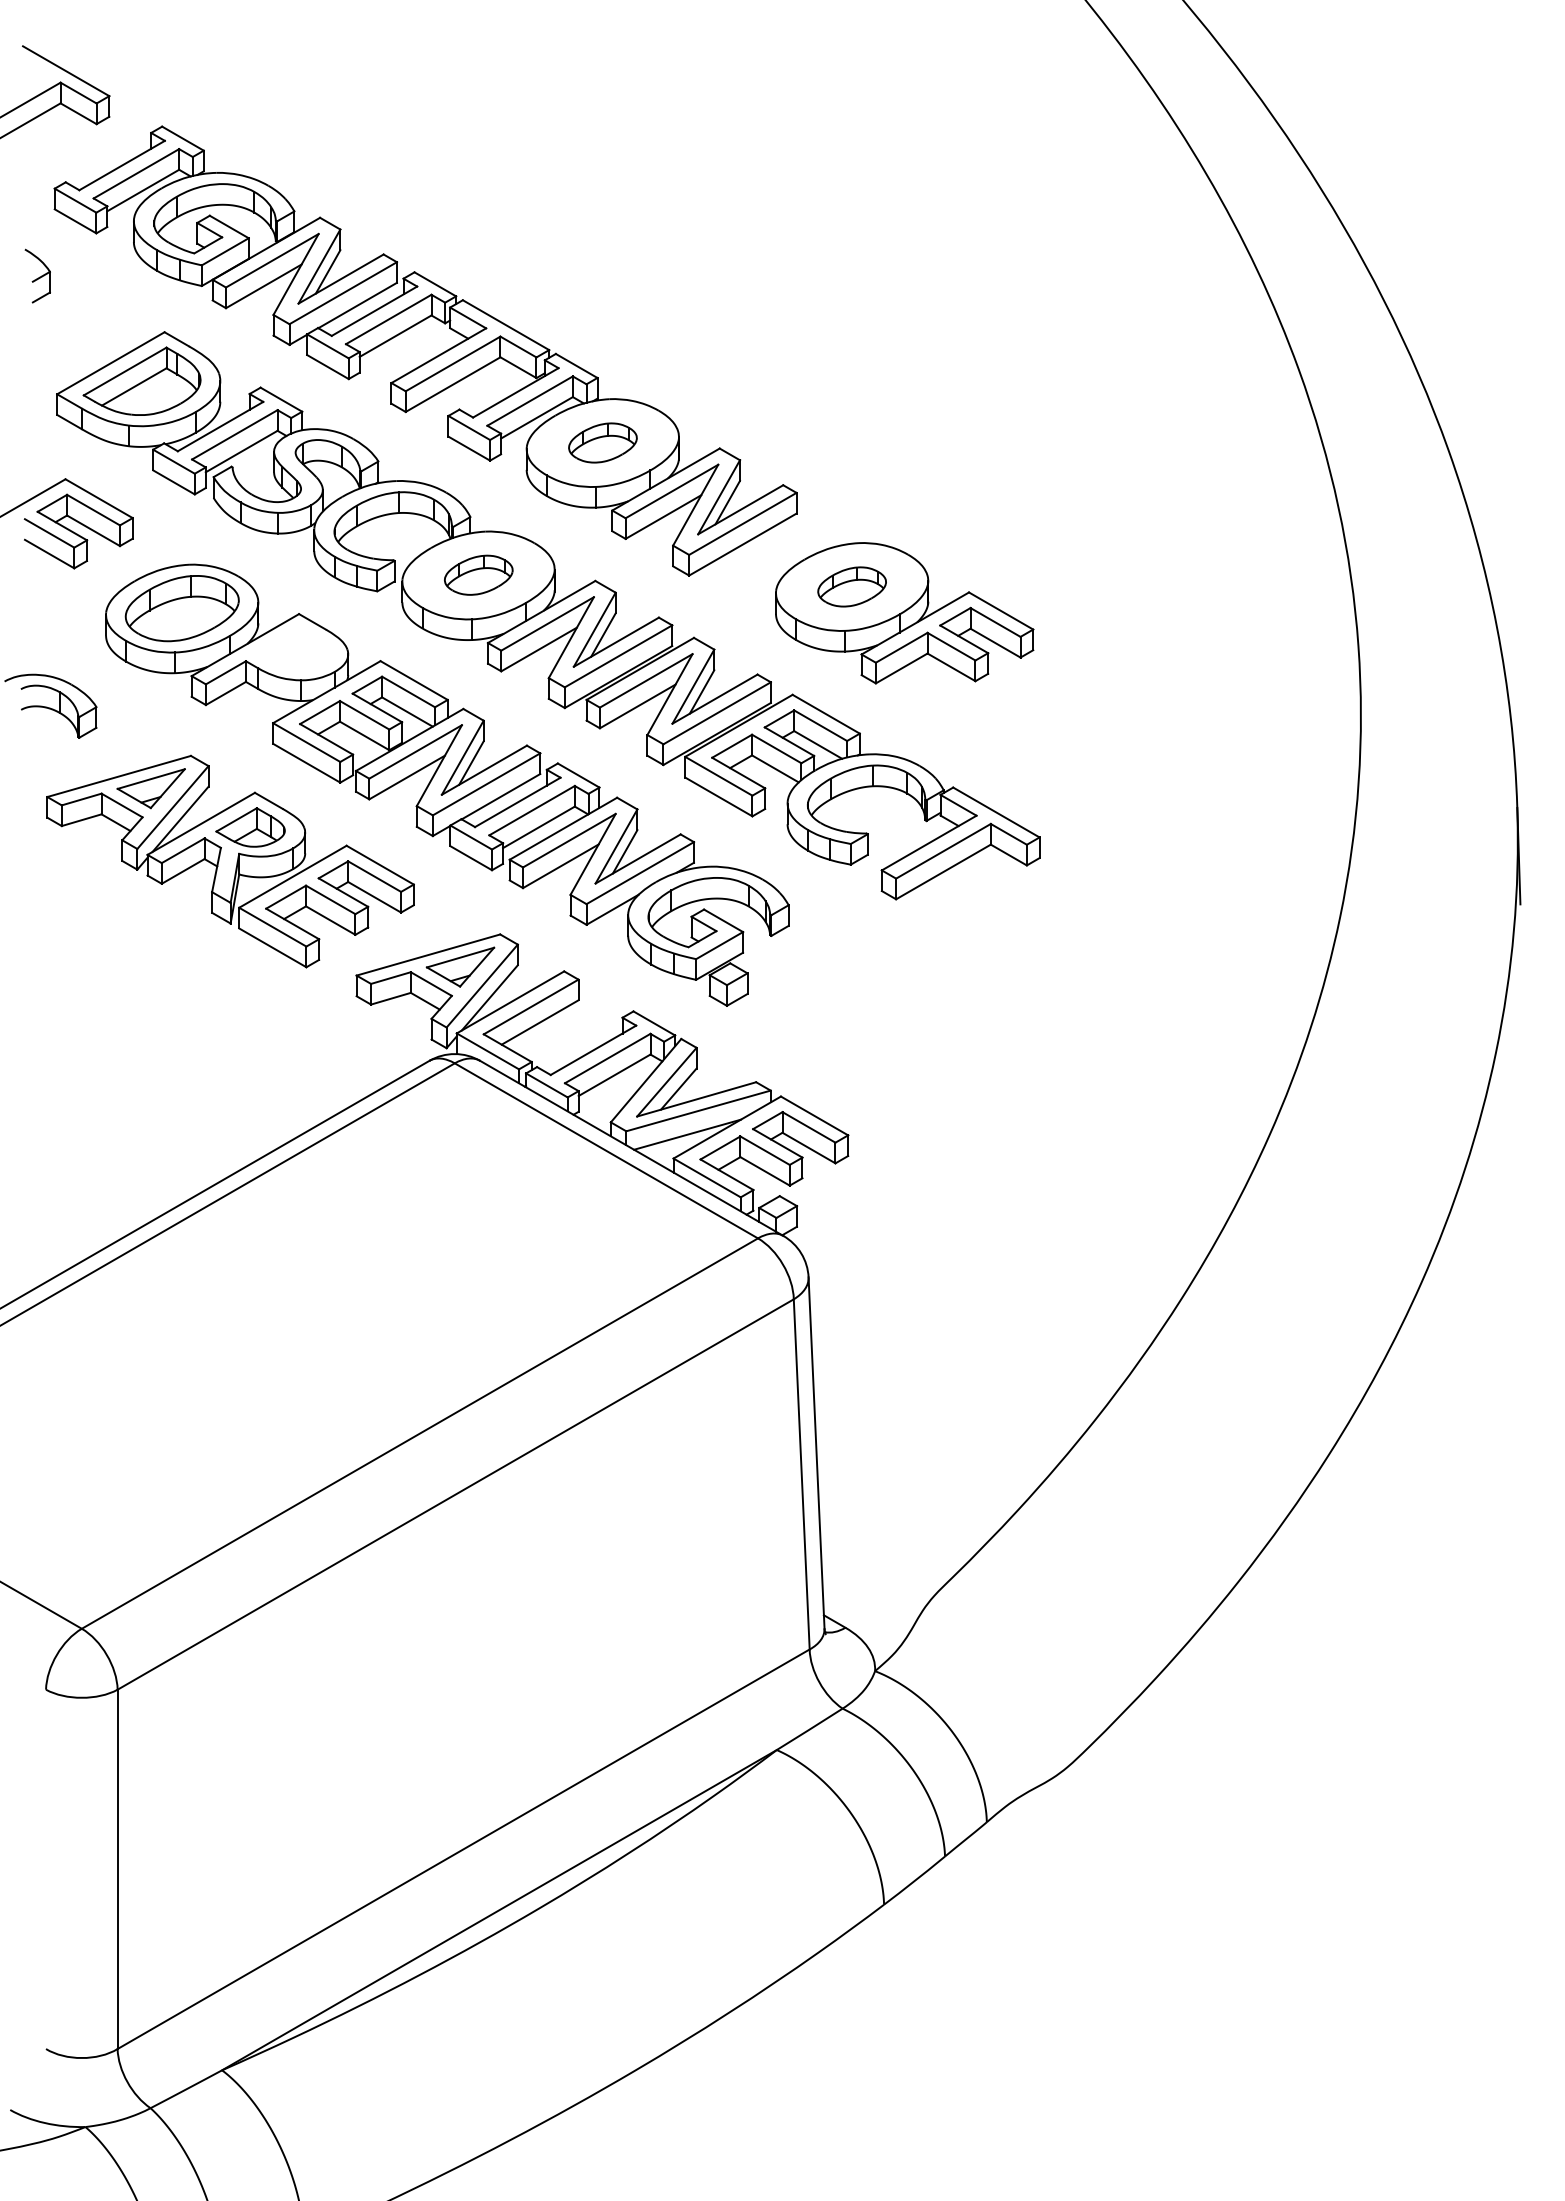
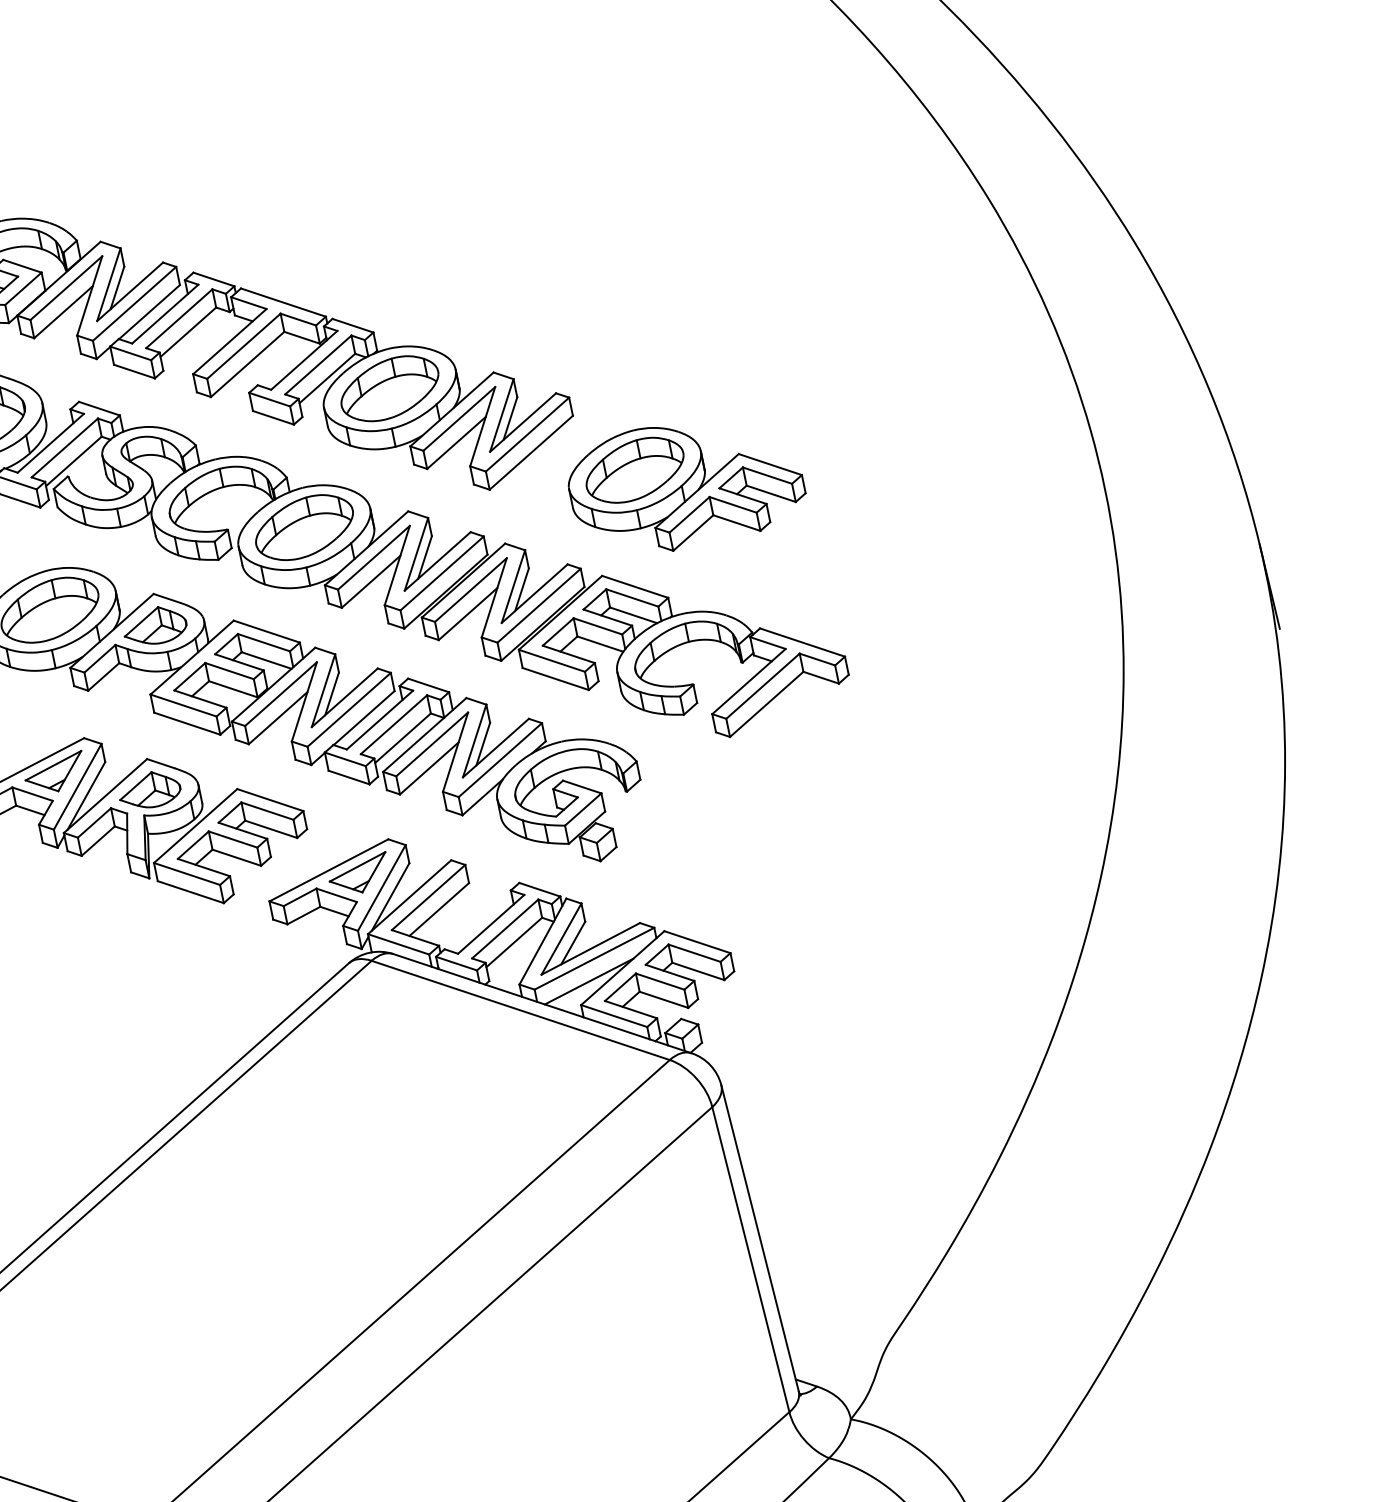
part: (602, 442) -> (389, 388), size x1.67
part: (478, 574) -> (304, 526), size x1.67
part: (851, 586) -> (634, 470), size x1.67
part: (293, 649) -> (155, 626), added

